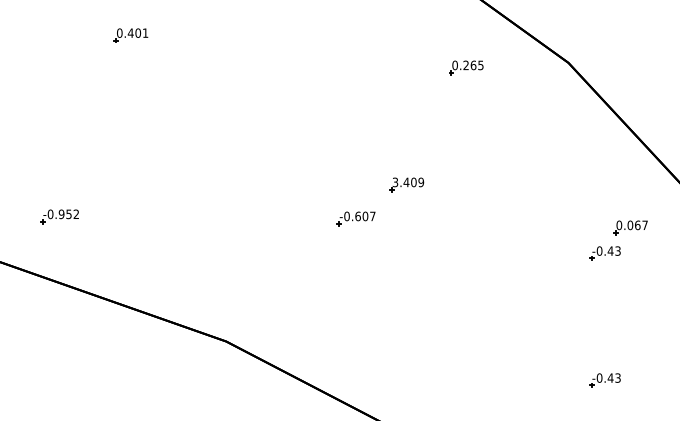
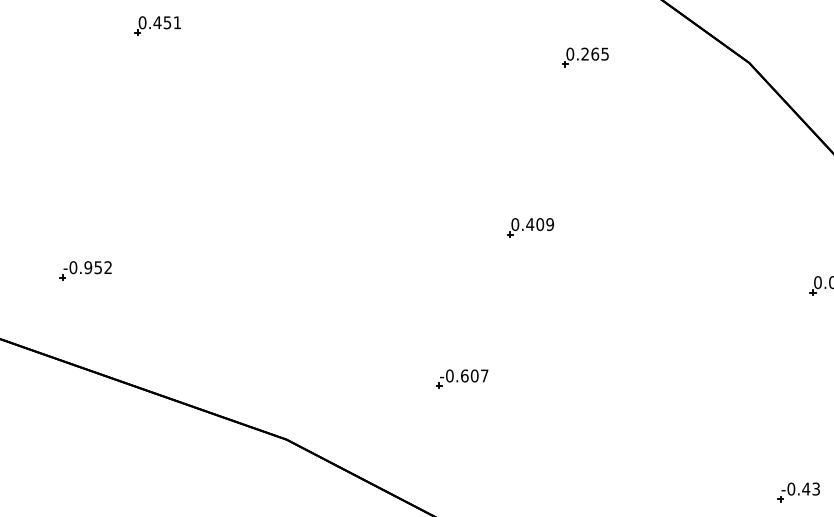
text: (138, 32) -> (167, 21), 0.401 -> 0.451
part: (466, 67) -> (585, 56), moved
text: (395, 182) -> (515, 224), 3.409 -> 0.409
part: (59, 216) -> (85, 270), moved
part: (355, 218) -> (461, 378), moved
part: (604, 253) -> (797, 320), removed

